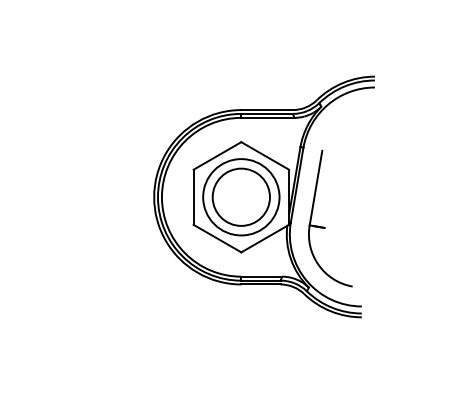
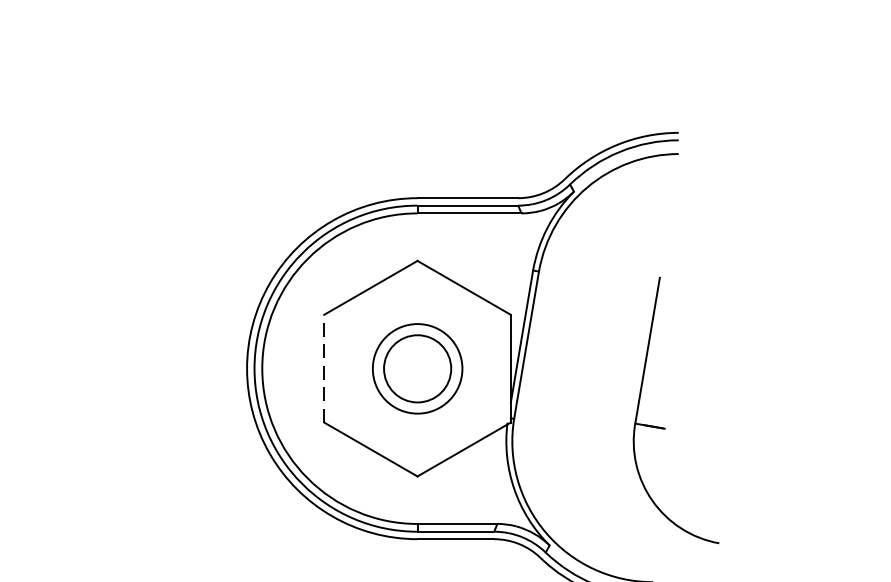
line: (193, 197) -> (323, 369), solid -> dashed
part: (241, 197) -> (417, 369), size x0.6
part: (325, 227) -> (666, 427), moved

